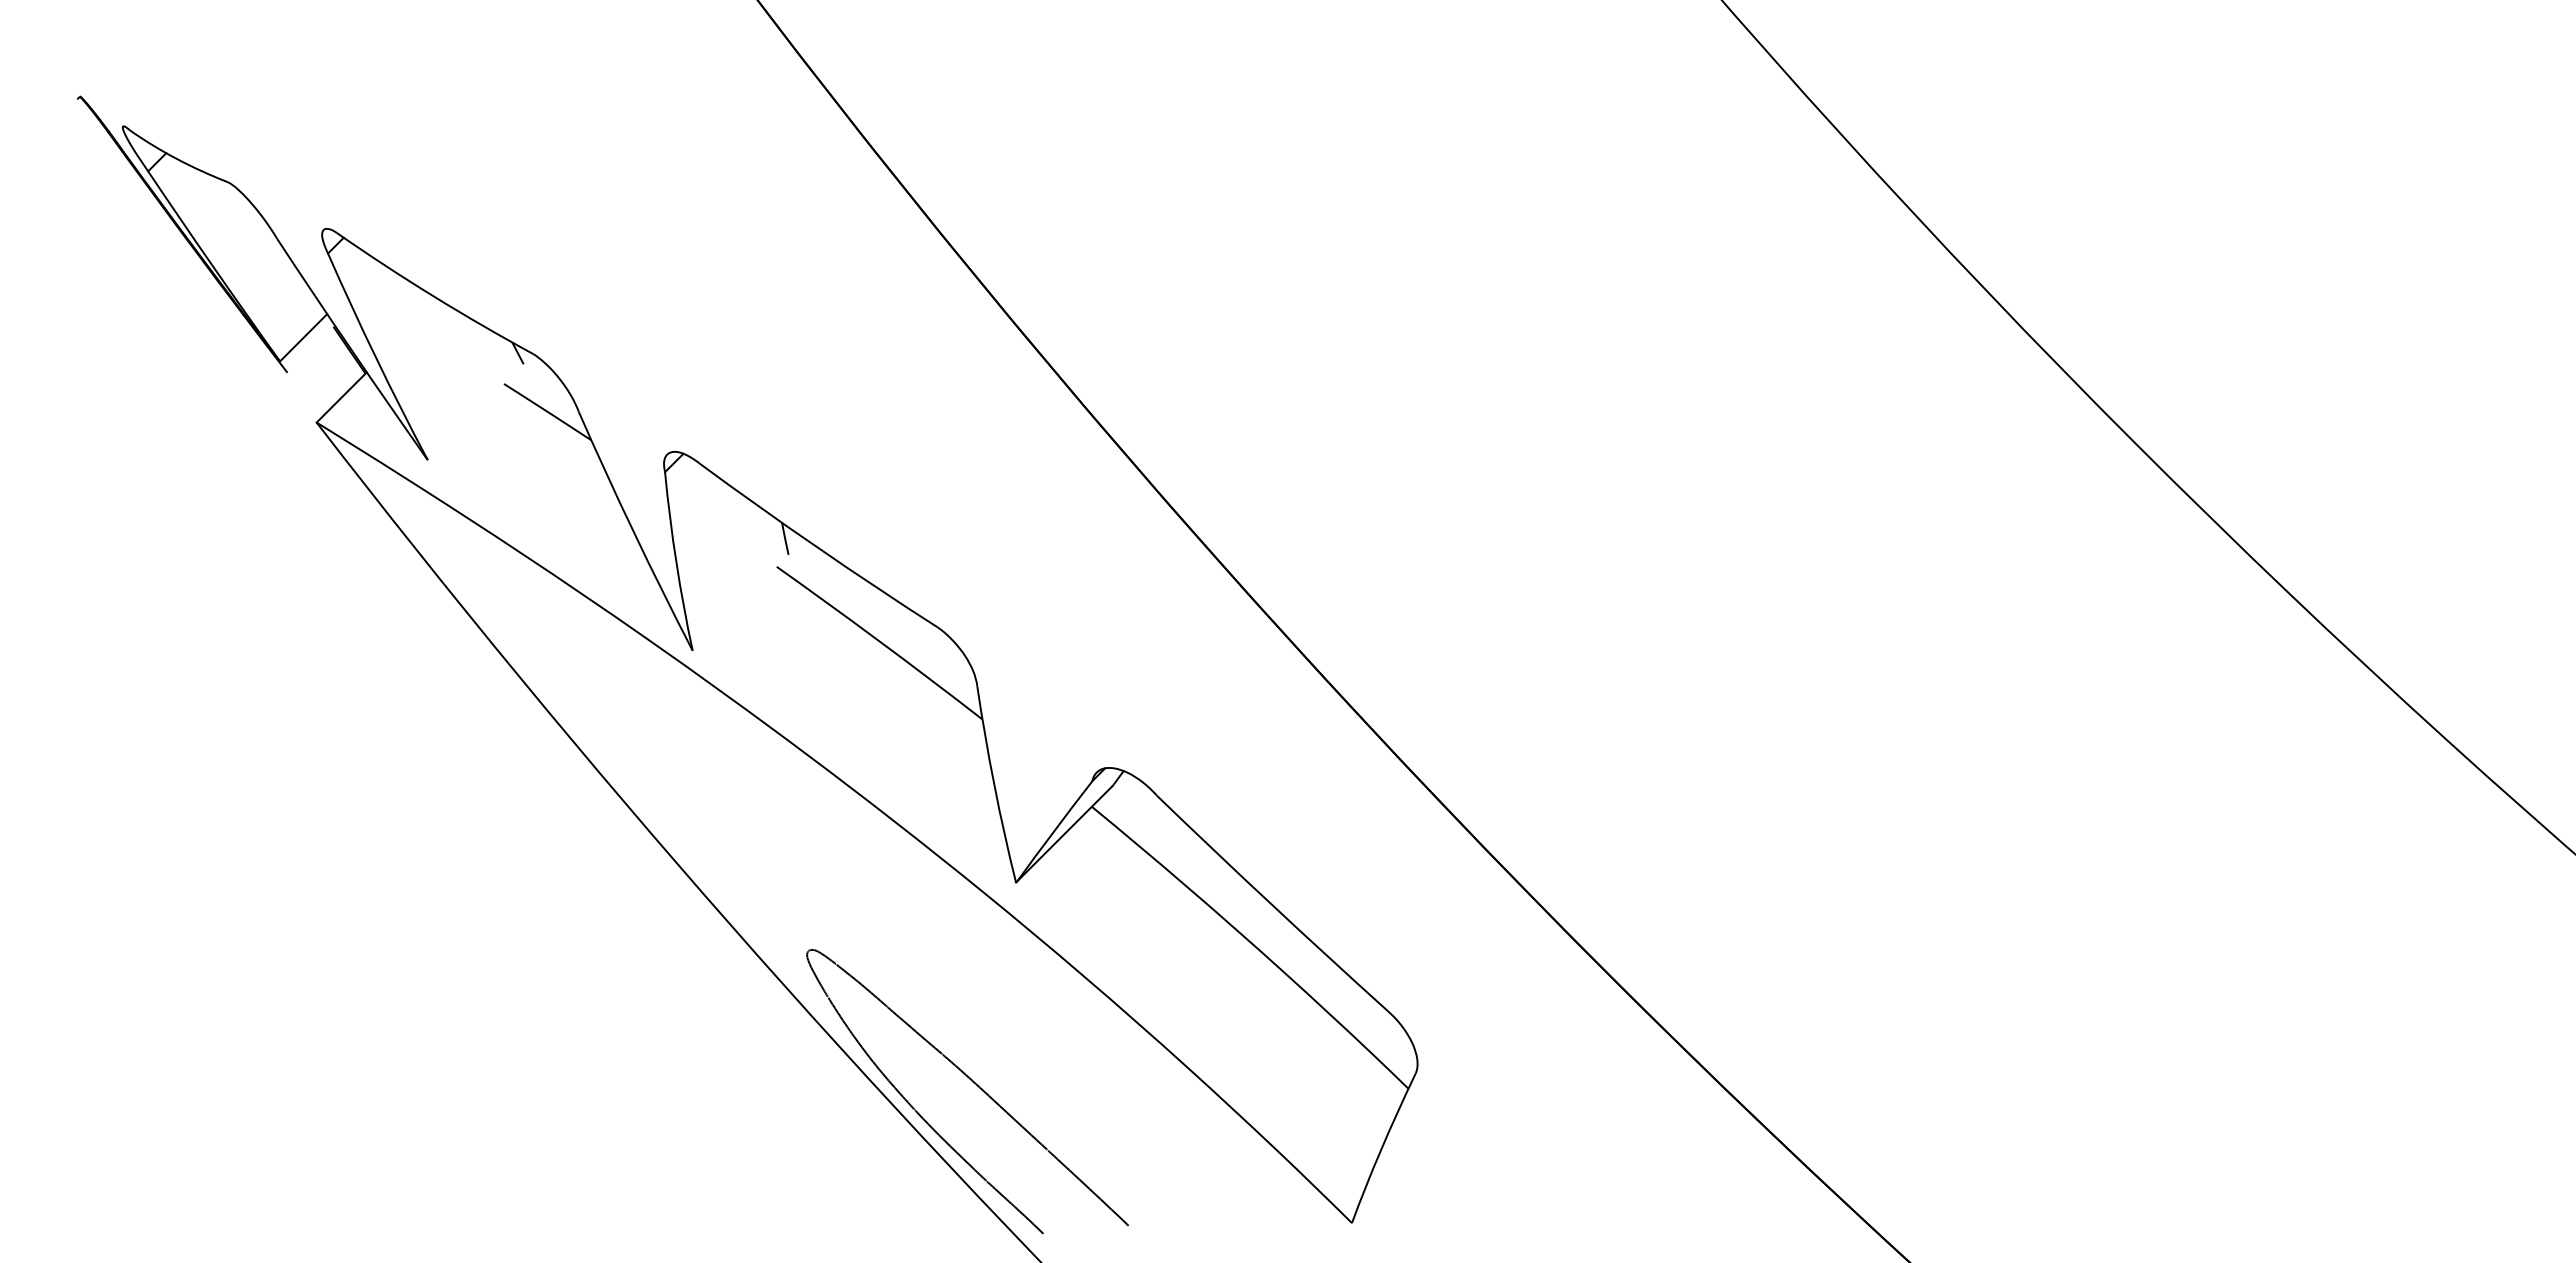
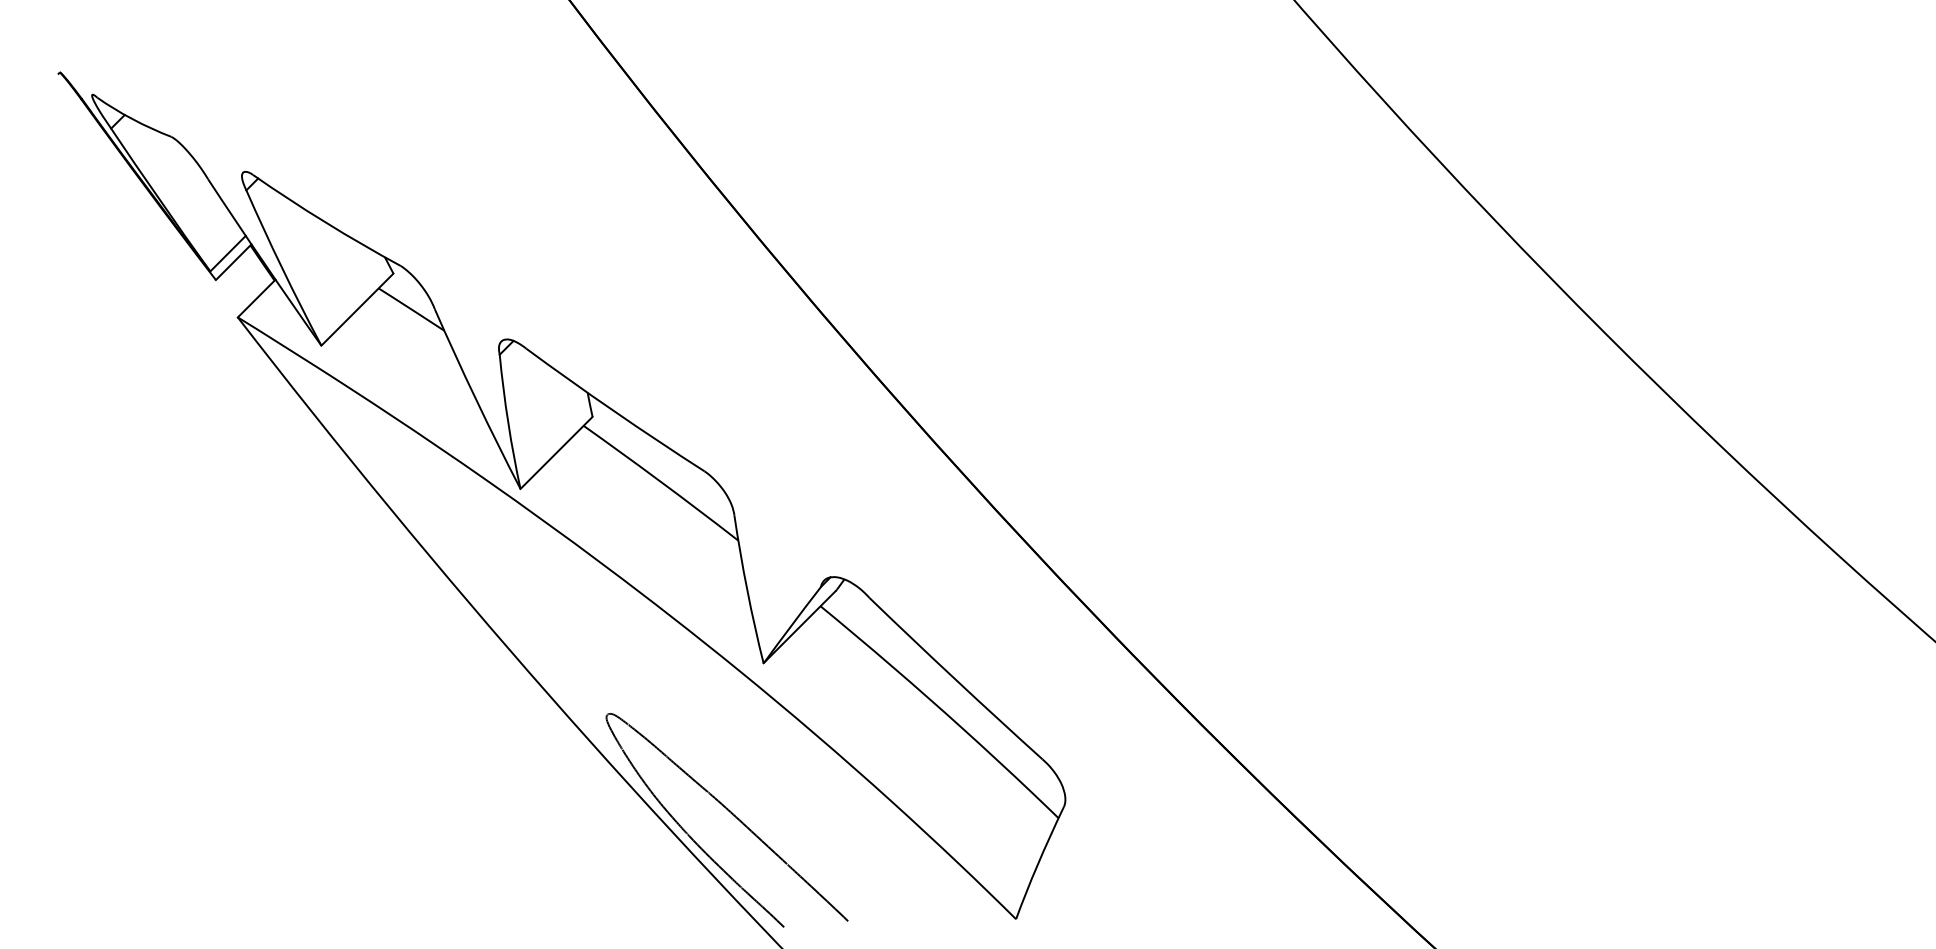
line: (310, 348) -> (233, 261), added
line: (475, 412) -> (357, 309), added
line: (740, 602) -> (556, 452), added

